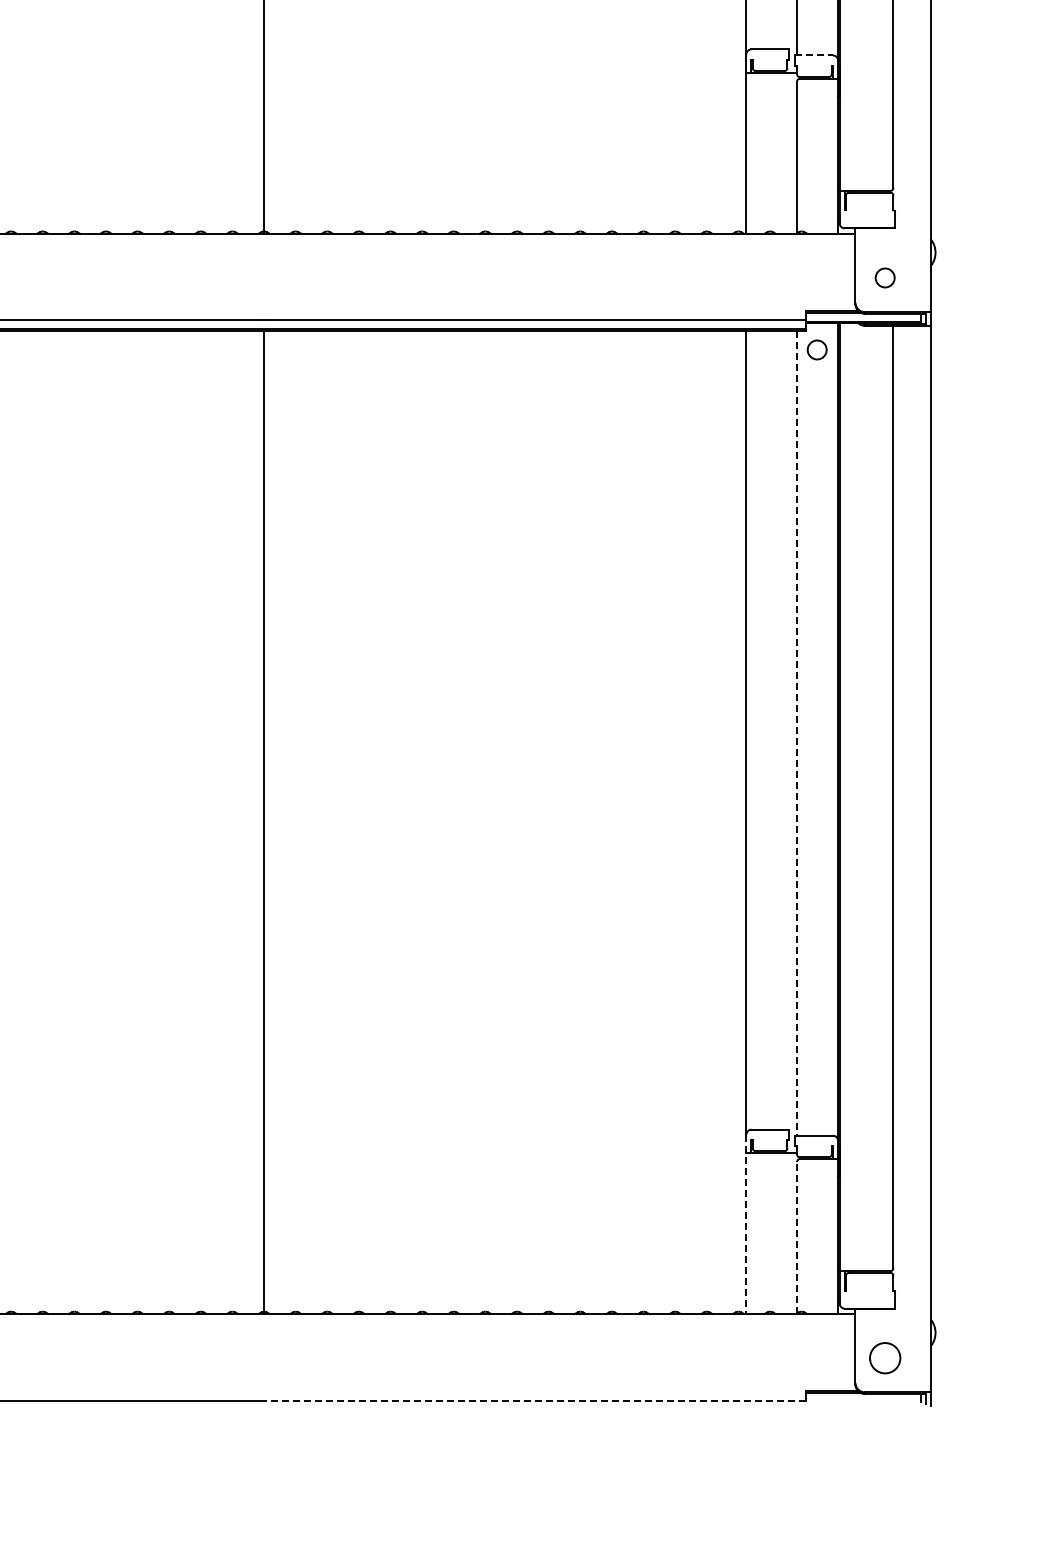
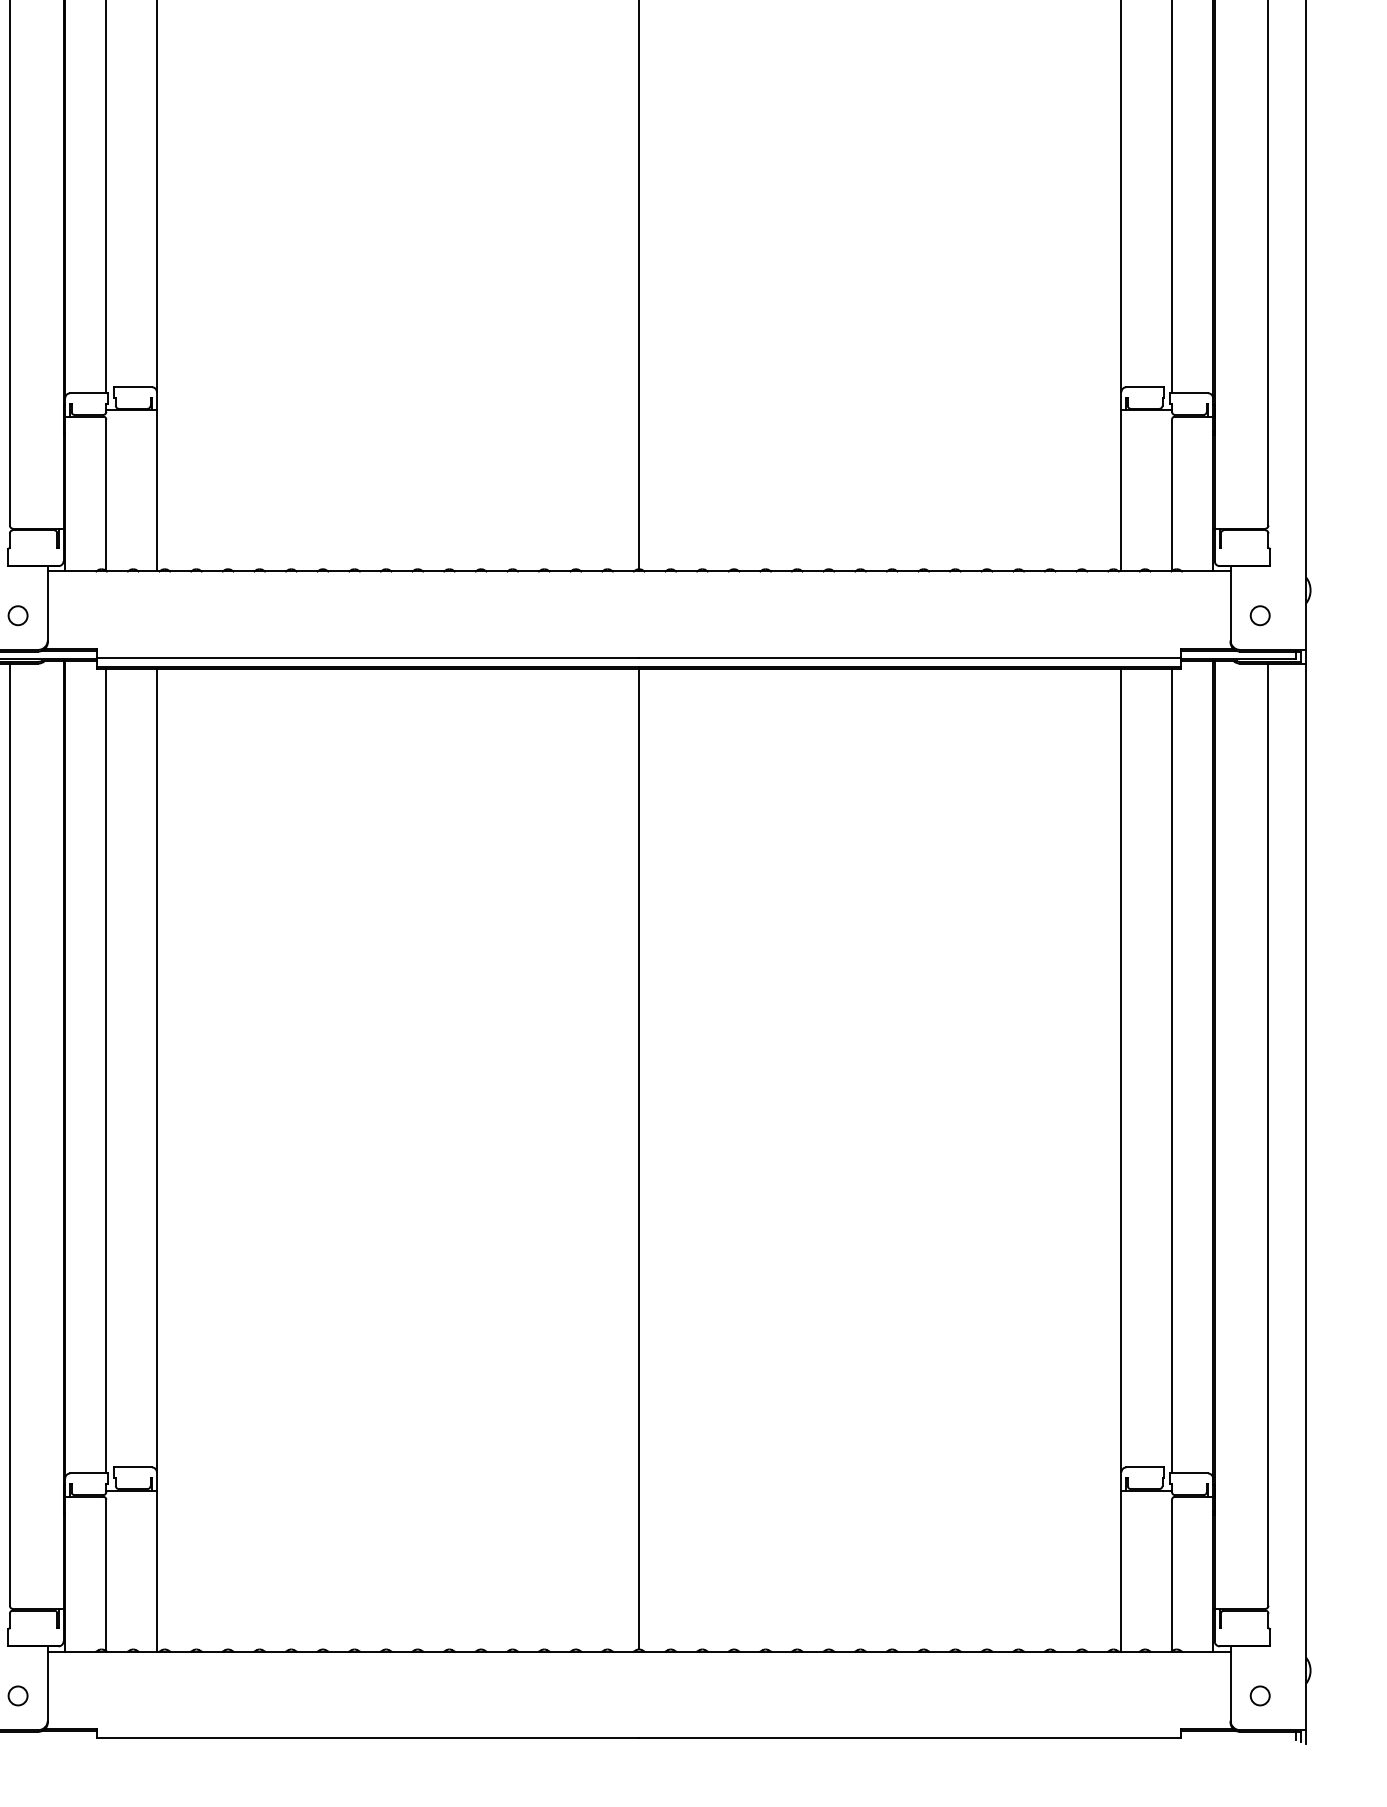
line: (814, 55) -> (1189, 393), dashed -> solid
circle: (816, 349) -> (1191, 687), removed
line: (797, 733) -> (1172, 1071), dashed -> solid
line: (746, 1224) -> (1121, 1562), dashed -> solid
line: (797, 1237) -> (1172, 1575), dashed -> solid
circle: (884, 1357) -> (1259, 1695), size x0.62
line: (534, 1400) -> (909, 1738), dashed -> solid

